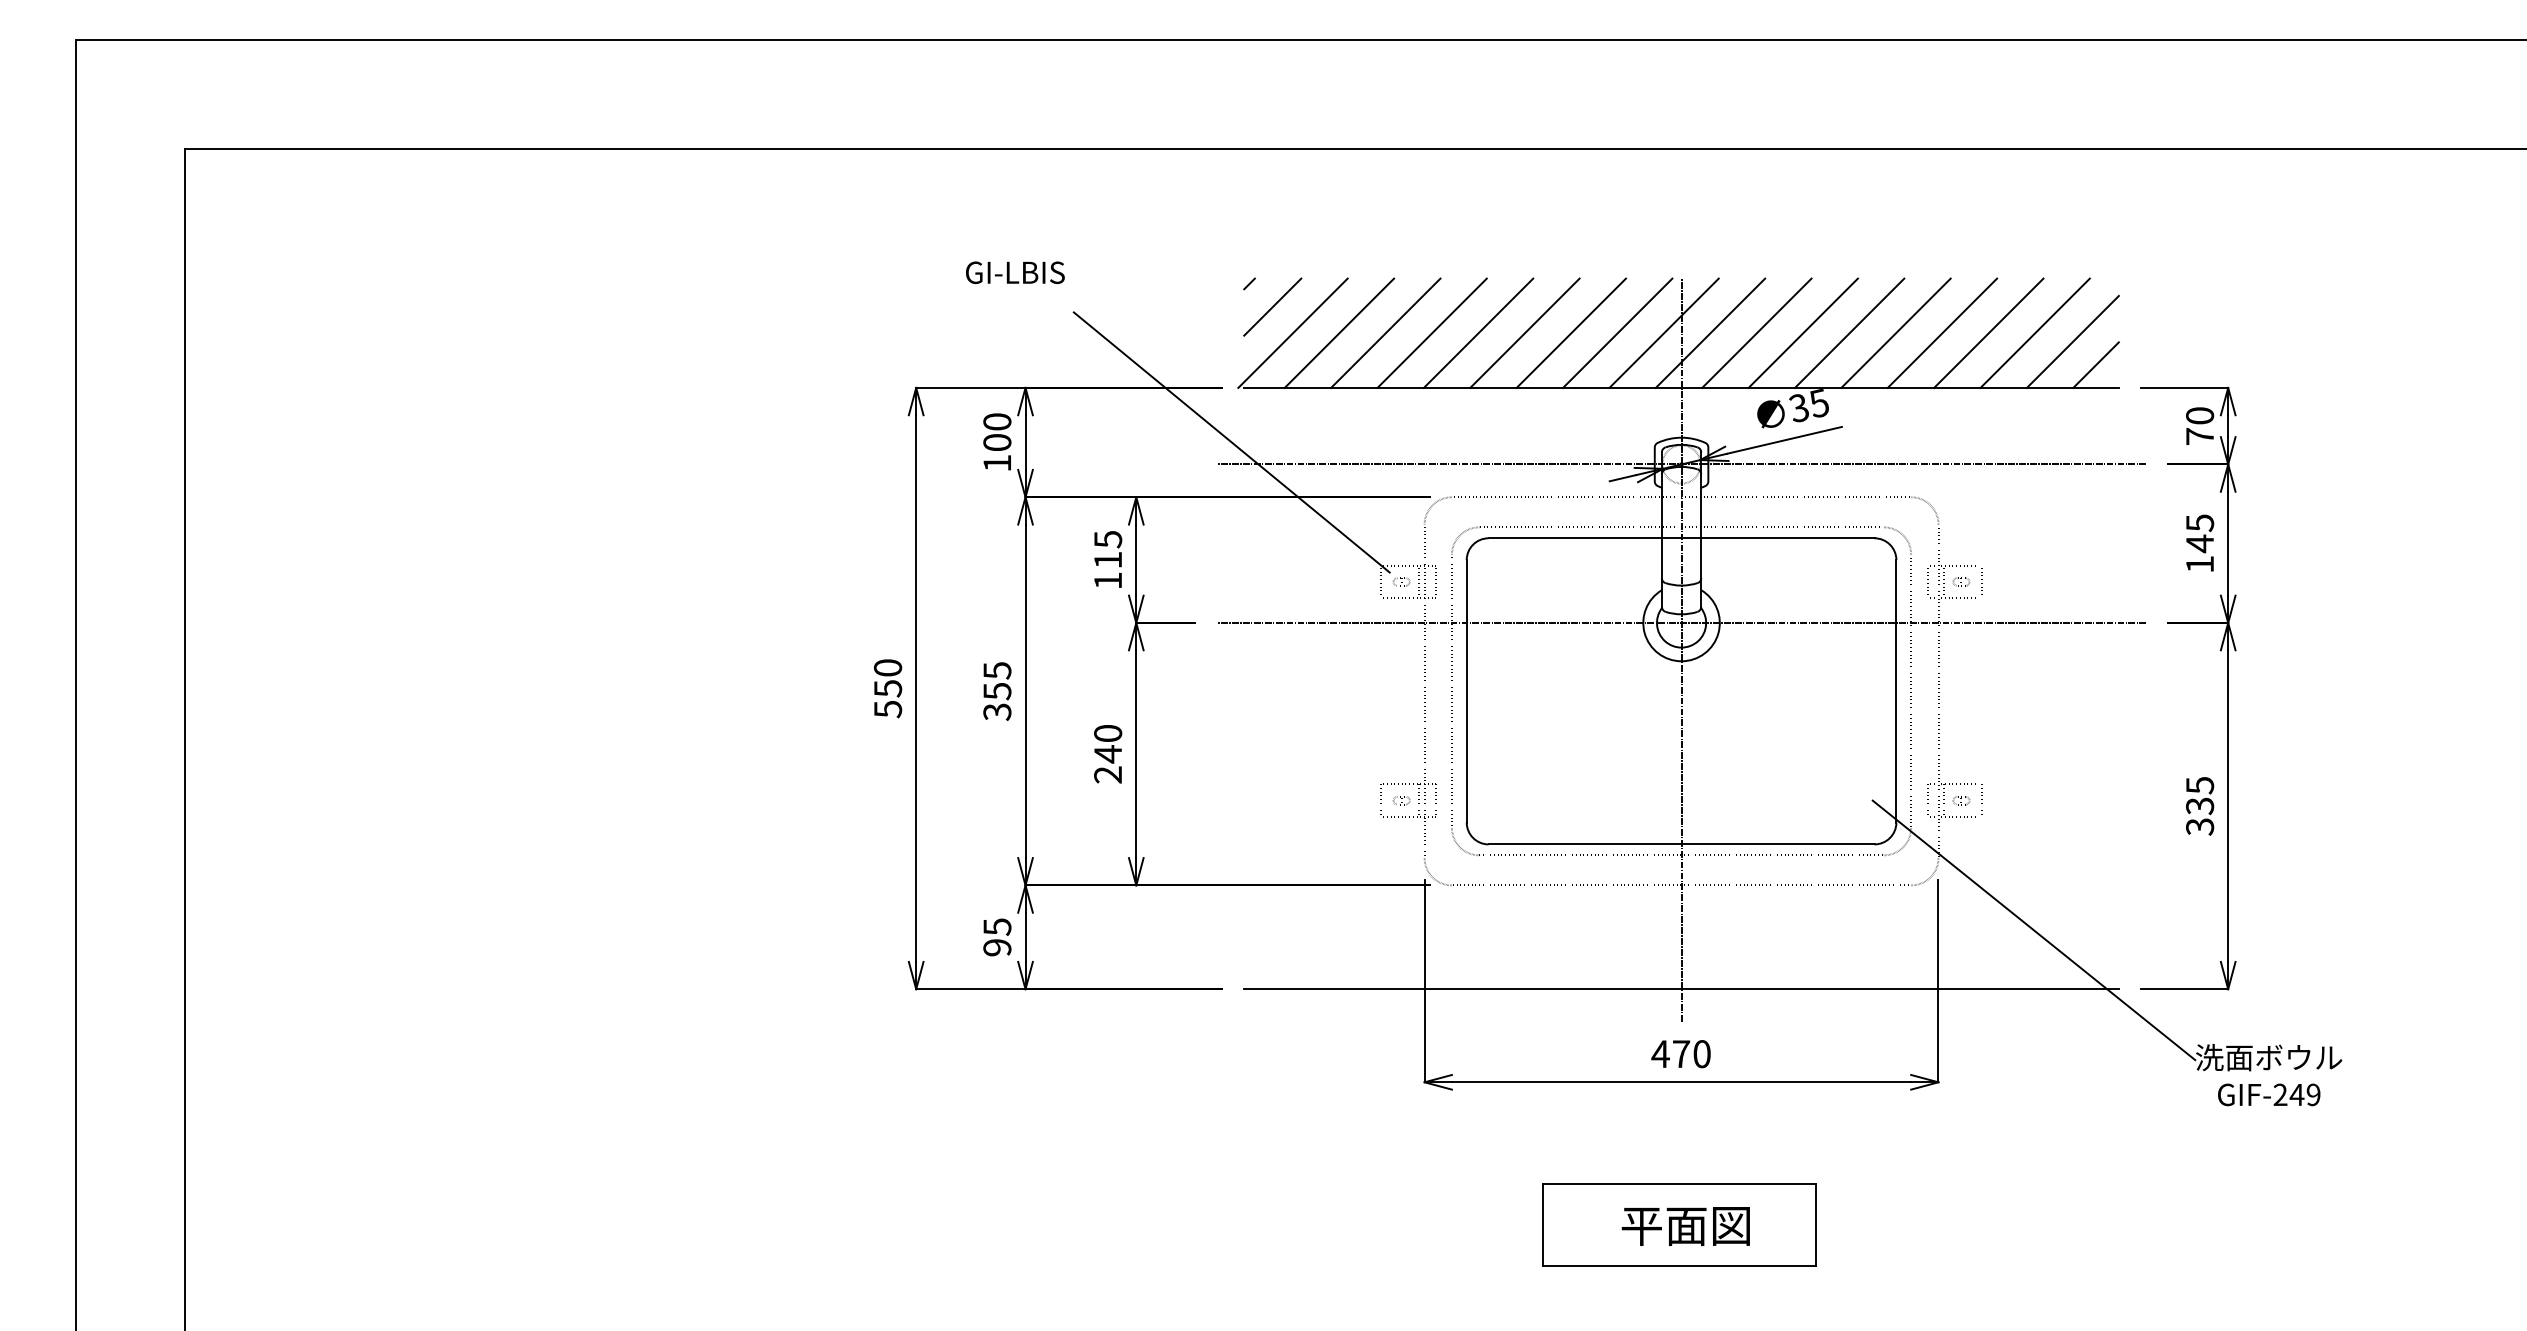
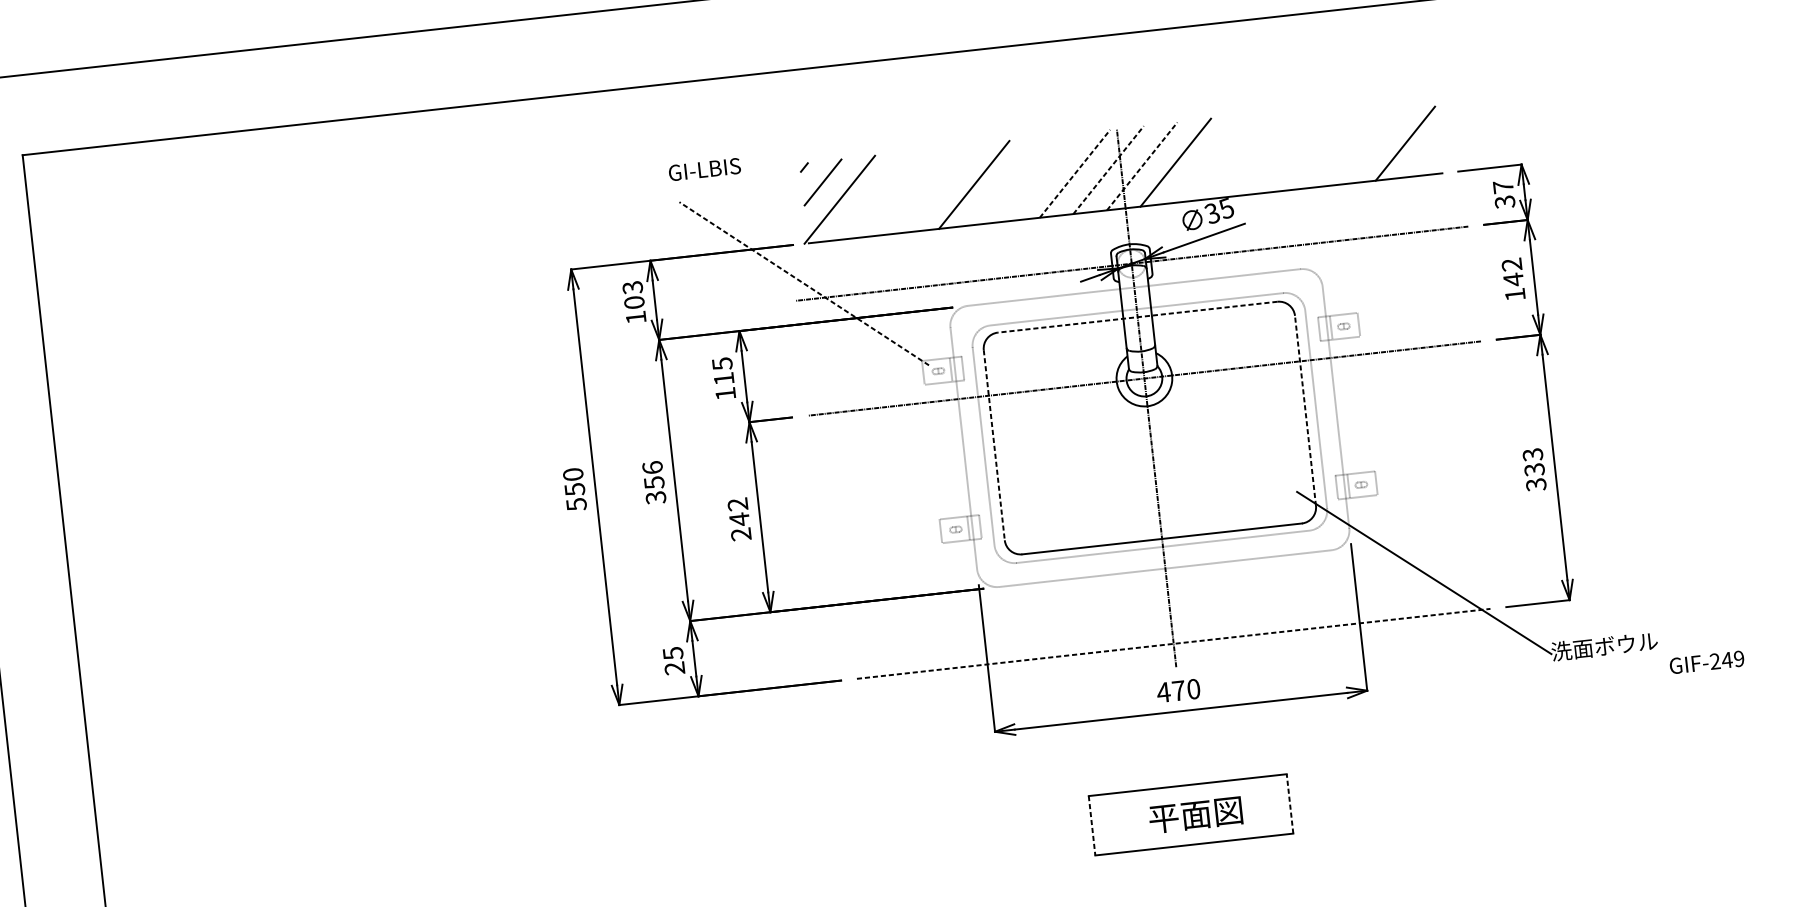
text: (1015, 272) -> (704, 169), moved
line: (1339, 332) -> (873, 195), removed
line: (1385, 332) -> (906, 191), removed
line: (1431, 332) -> (940, 188), removed
line: (1524, 332) -> (1007, 180), removed
line: (1570, 332) -> (1040, 177), removed
line: (1618, 332) -> (1075, 173), solid -> dashed
line: (1664, 332) -> (1108, 169), solid -> dashed
line: (1710, 332) -> (1142, 165), solid -> dashed
line: (1802, 332) -> (1208, 158), removed
line: (1849, 332) -> (1242, 154), removed
line: (1895, 332) -> (1276, 151), removed
line: (1942, 332) -> (1310, 147), removed
line: (1988, 332) -> (1343, 143), removed
line: (2034, 332) -> (1376, 139), removed
line: (2095, 364) -> (1423, 158), removed
text: (997, 421) -> (632, 287), 100 -> 103
text: (2200, 426) -> (1504, 194), 70 -> 37
line: (1231, 442) -> (804, 283), solid -> dashed
text: (2200, 523) -> (1512, 265), 145 -> 142
line: (1681, 538) -> (1137, 317), solid -> dashed
text: (997, 670) -> (652, 467), 355 -> 356
line: (1896, 690) -> (1305, 410), solid -> dashed
line: (1466, 691) -> (994, 445), solid -> dashed
text: (1108, 733) -> (738, 504), 240 -> 242
text: (2199, 785) -> (1532, 454), 335 -> 333
text: (997, 947) -> (674, 668), 95 -> 25
line: (1682, 989) -> (1174, 643), solid -> dashed
text: (2269, 1094) -> (1707, 662), moved
line: (1816, 1224) -> (1290, 803), solid -> dashed
line: (1542, 1225) -> (1091, 826), solid -> dashed

